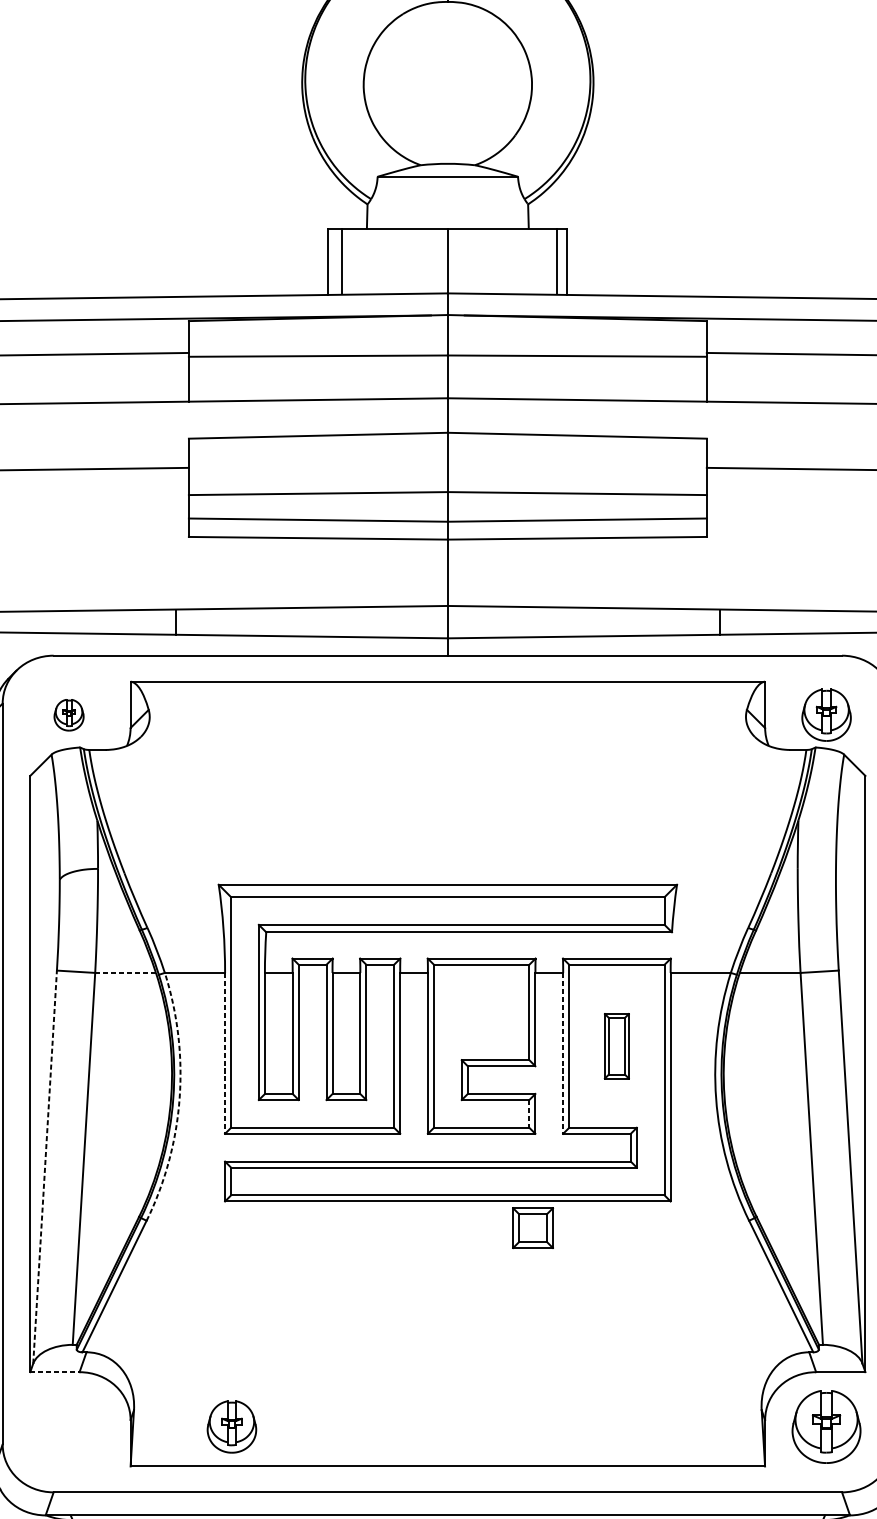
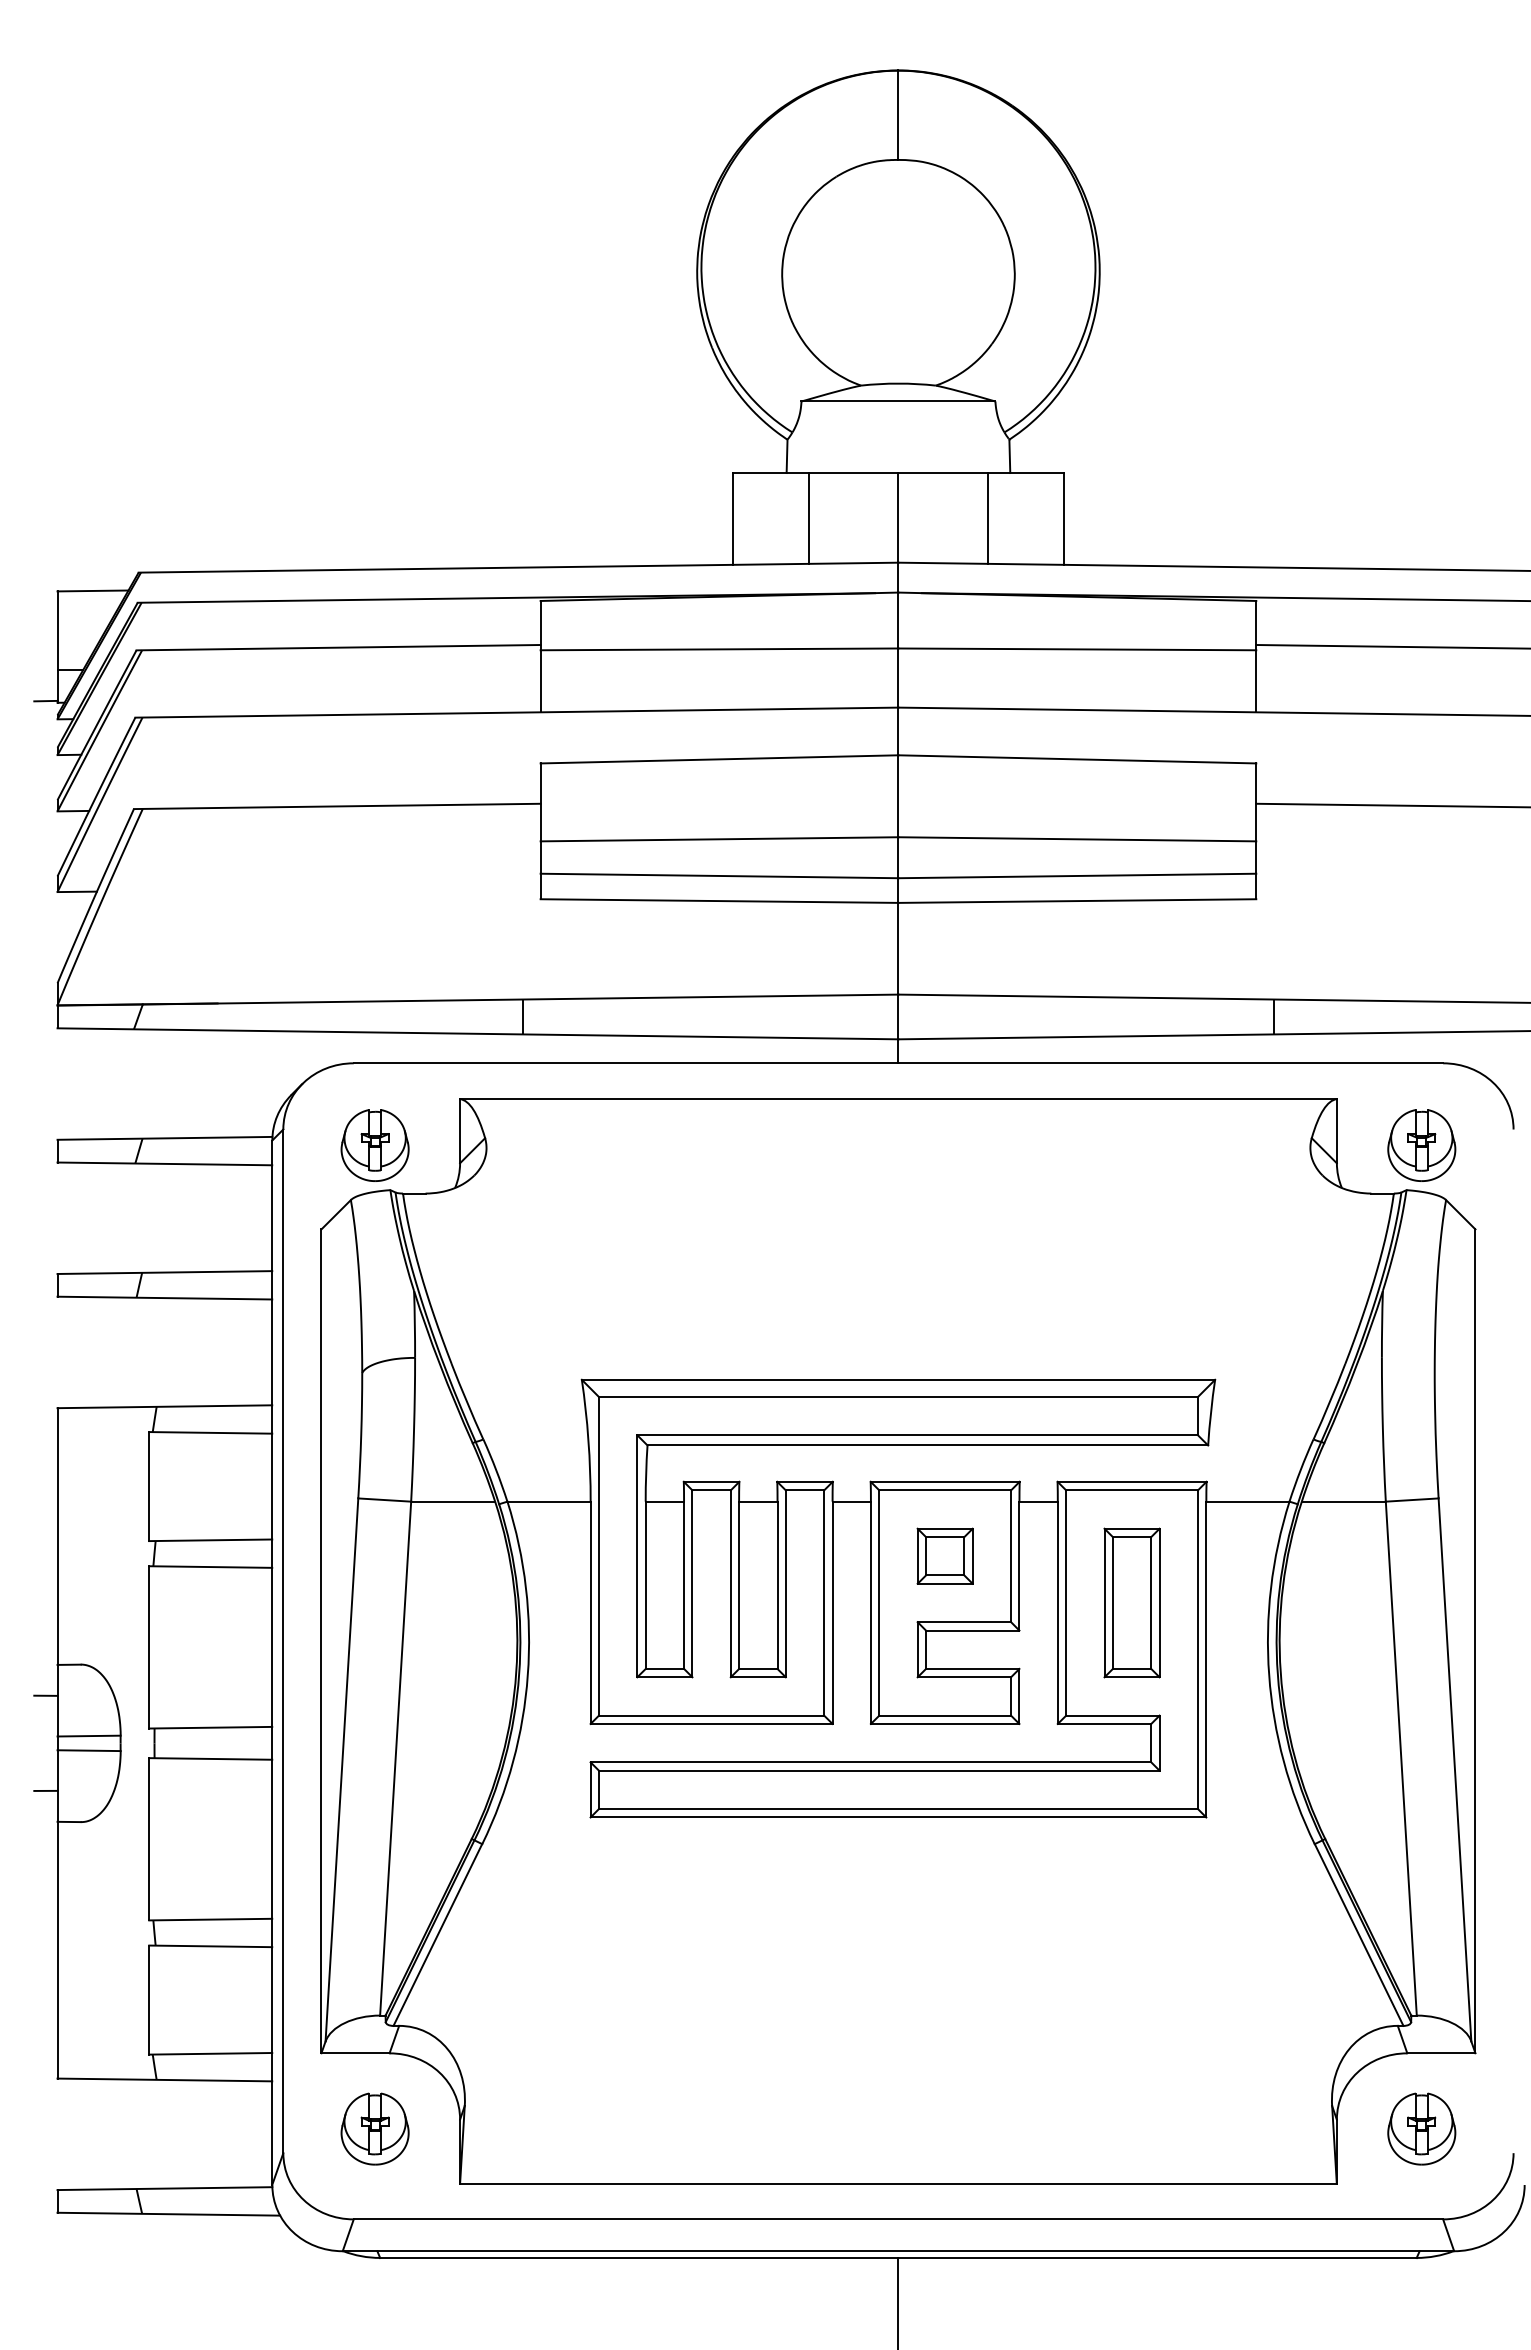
line: (342, 261) -> (808, 518), moved
line: (557, 261) -> (988, 518), moved
part: (68, 715) -> (374, 1145), size x1.67
line: (125, 972) -> (453, 1501), dashed -> solid
part: (616, 1045) -> (1131, 1602), size x1.67
line: (224, 1053) -> (590, 1613), dashed -> solid
line: (562, 1053) -> (1057, 1613), dashed -> solid
arc: (179, 1098) -> (527, 1675), dashed -> solid
line: (529, 1113) -> (1011, 1696), dashed -> solid
line: (44, 1166) -> (341, 1769), dashed -> solid
part: (532, 1227) -> (944, 1555), moved
line: (55, 1372) -> (356, 2053), dashed -> solid
part: (231, 1426) -> (374, 2128), moved
part: (826, 1426) -> (1421, 2128), size x0.71

